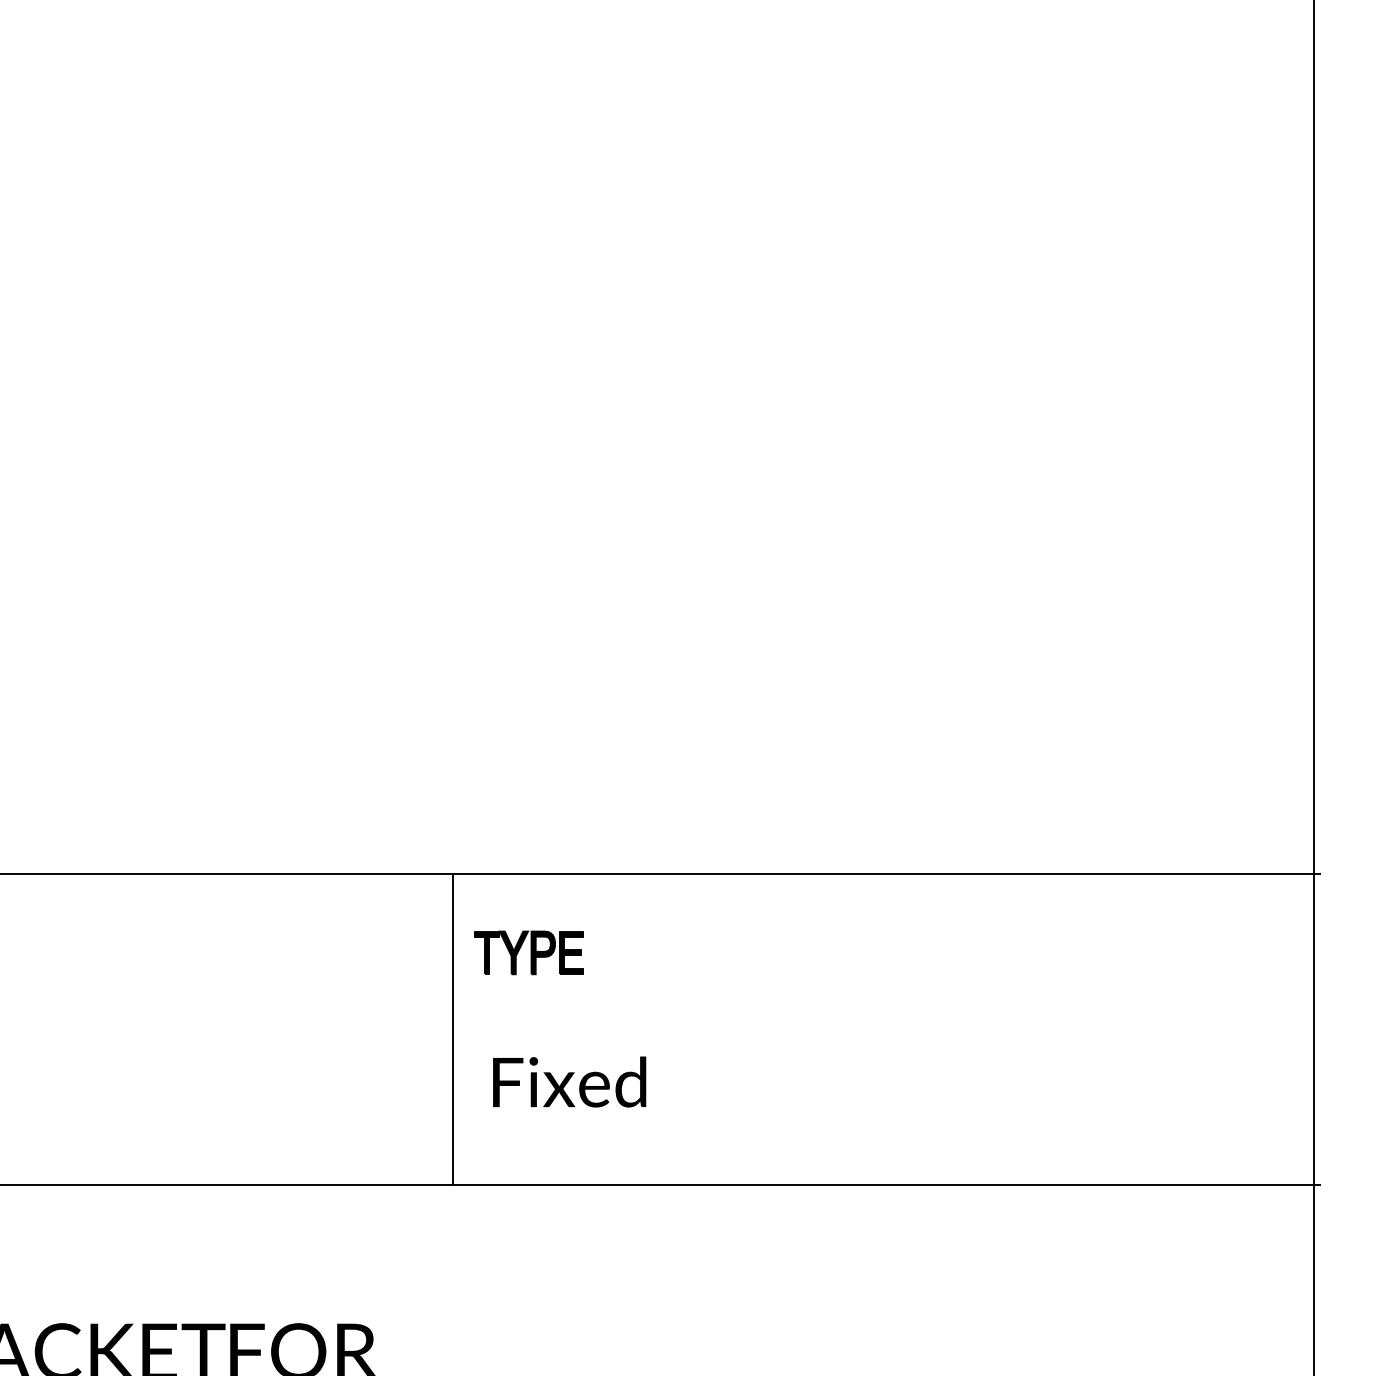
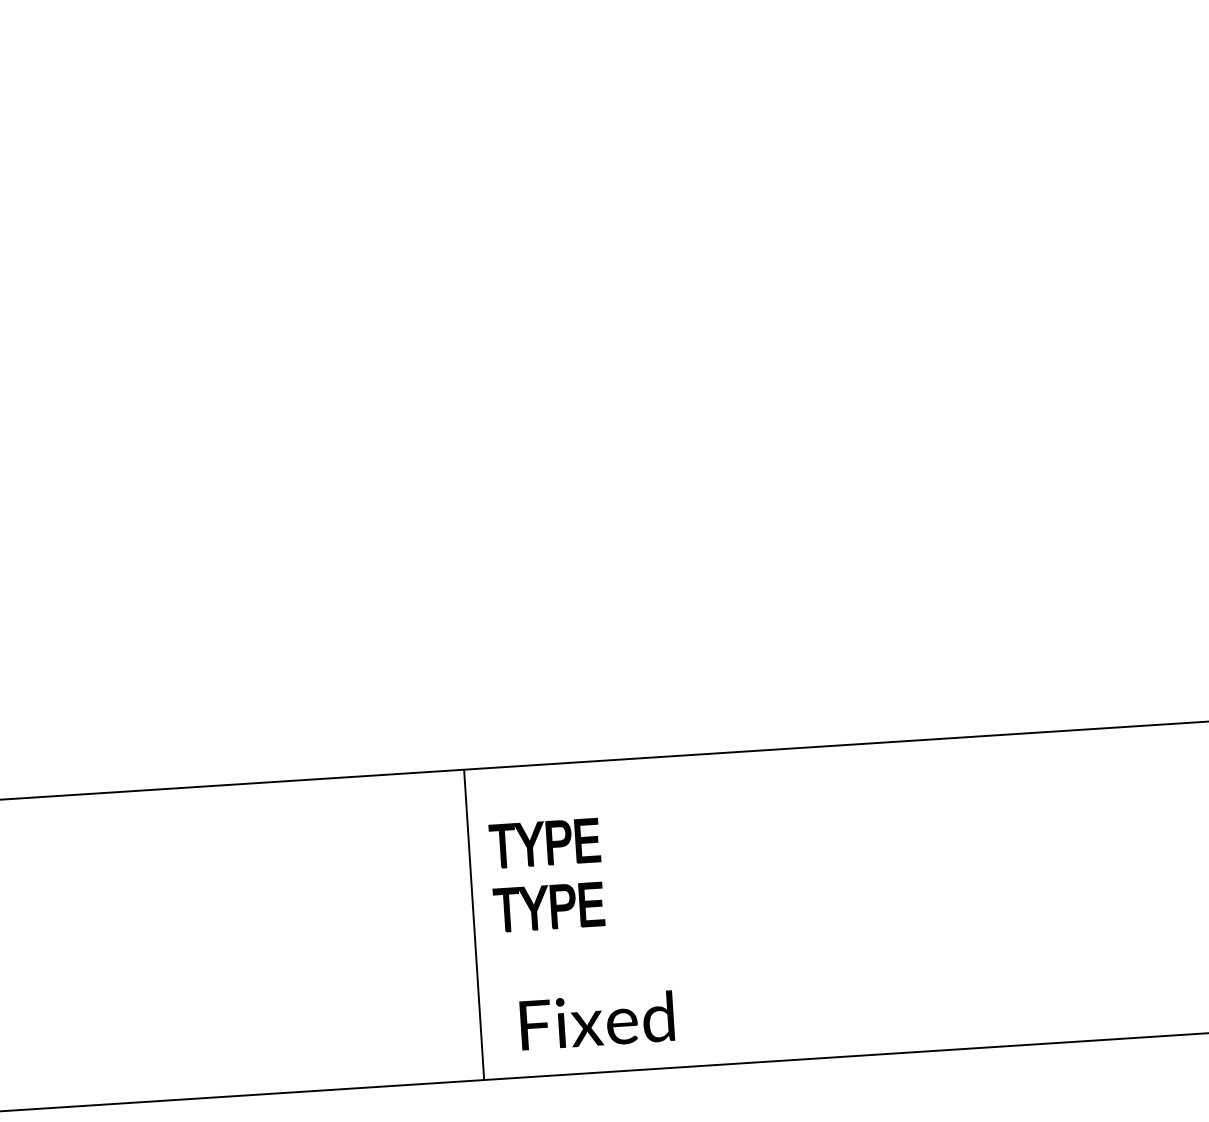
part: (528, 1016) -> (548, 906), added
text: (569, 1081) -> (597, 1020), moved

